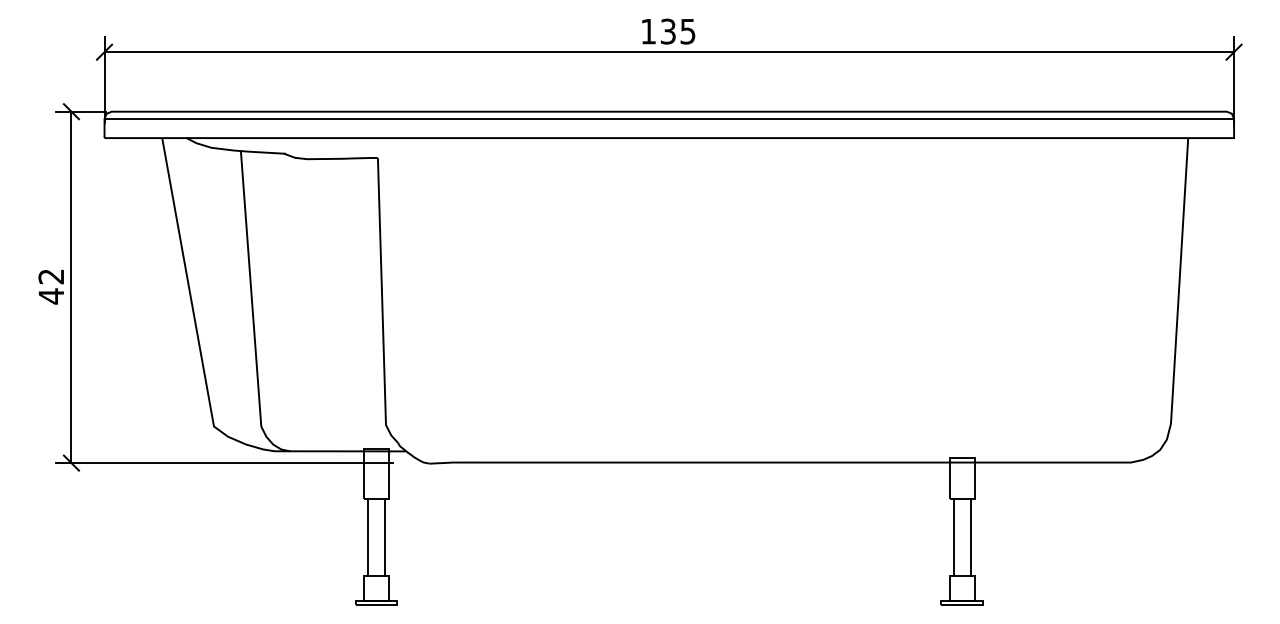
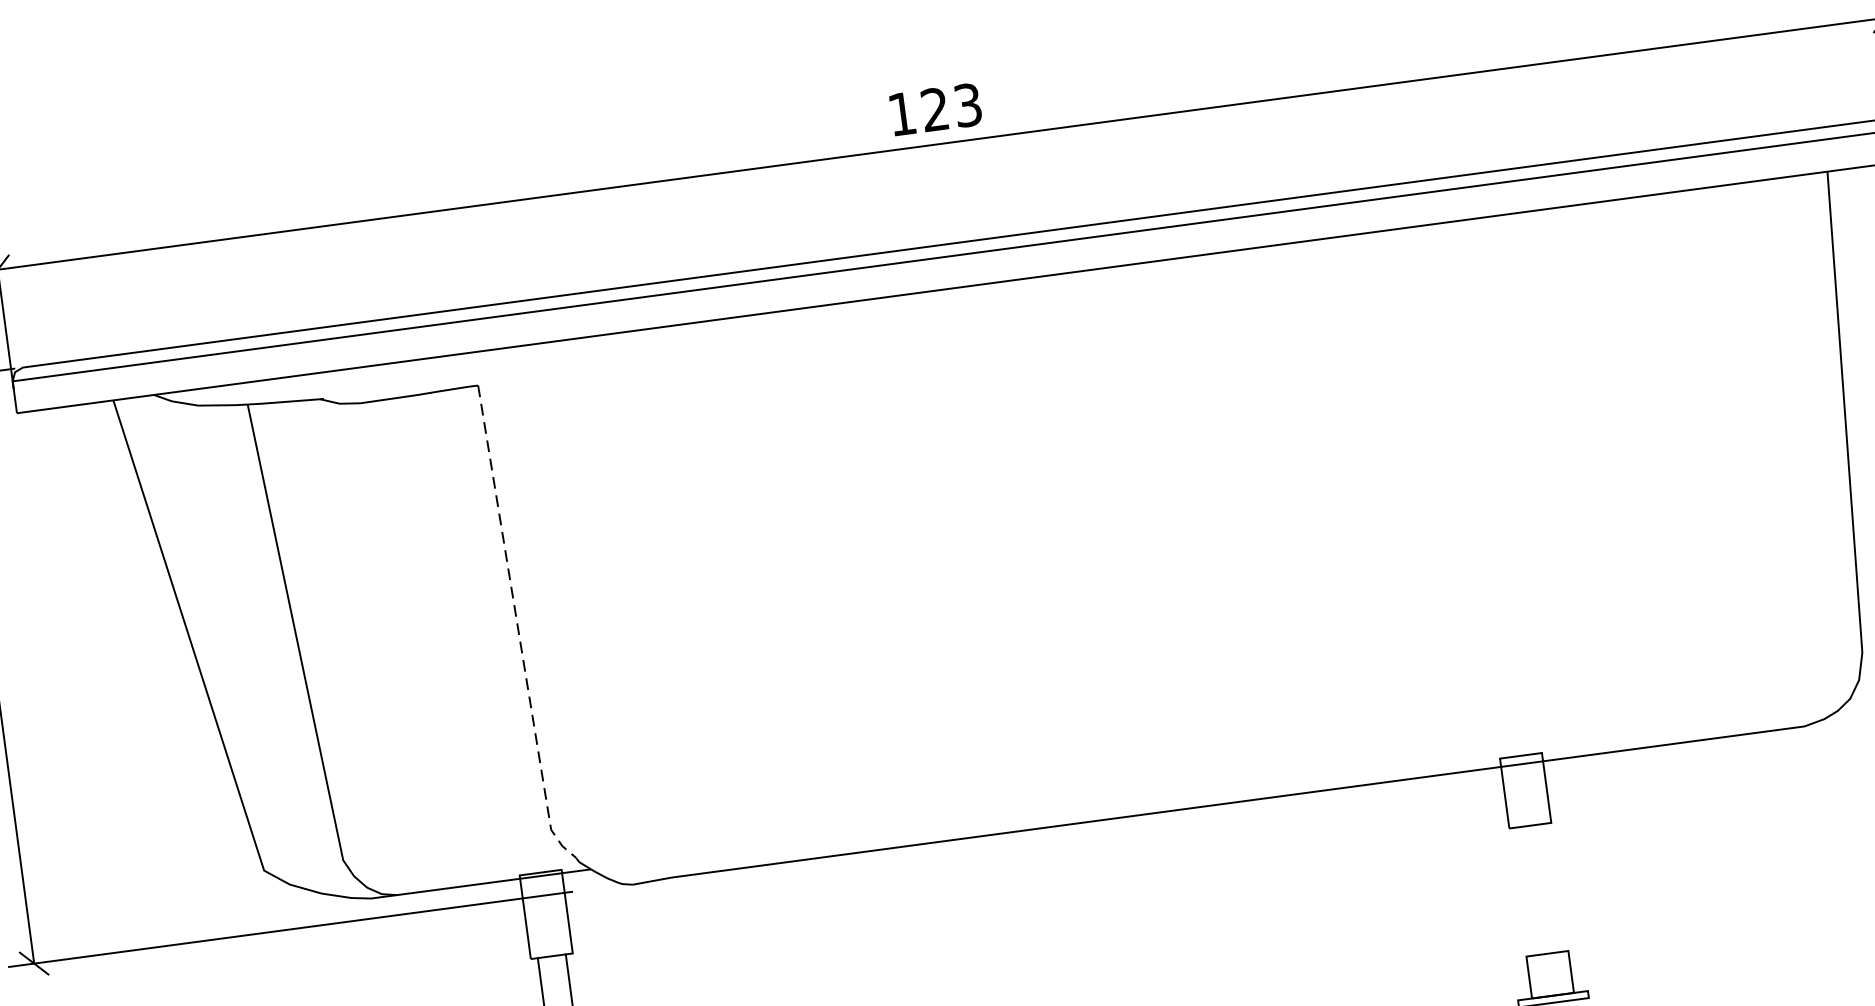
text: (677, 31) -> (950, 107), 135 -> 123
line: (382, 304) -> (518, 629), solid -> dashed
line: (953, 537) -> (1524, 891), removed
line: (970, 537) -> (1552, 887), removed

